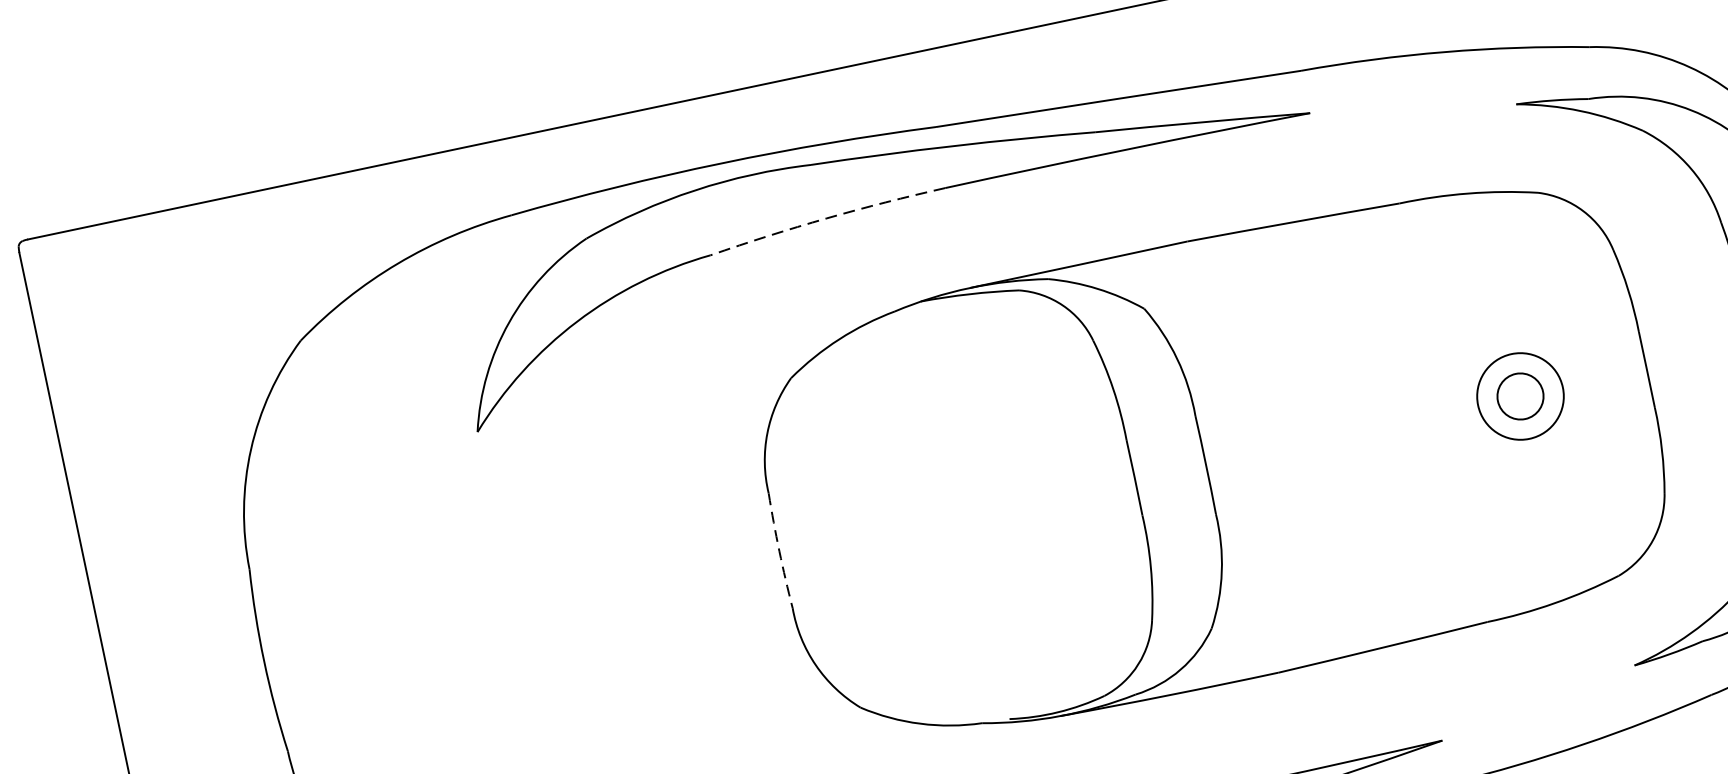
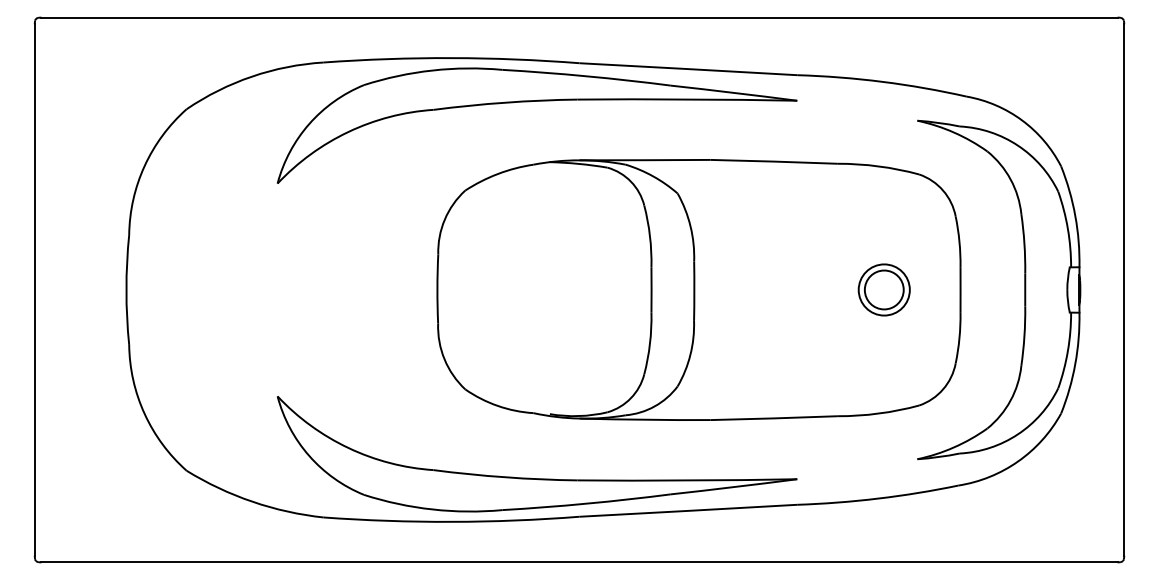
arc: (827, 218) -> (505, 102), dashed -> solid
circle: (1519, 395) -> (883, 289), size x1.43
arc: (779, 551) -> (437, 289), dashed -> solid

